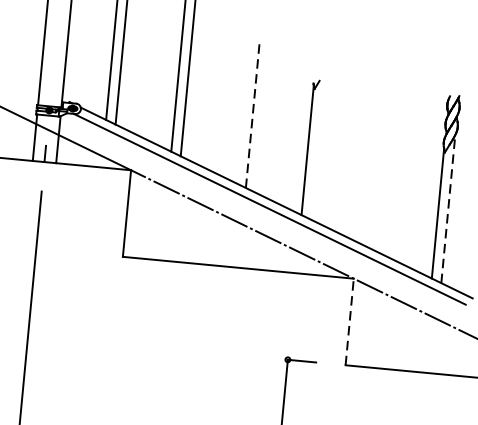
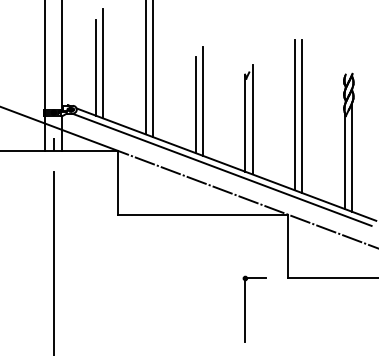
line: (252, 114) -> (202, 101), dashed -> solid
line: (242, 118) -> (195, 105), added
line: (376, 143) -> (295, 114), added
line: (317, 145) -> (252, 119), added
line: (386, 147) -> (302, 116), added
line: (448, 209) -> (352, 157), dashed -> solid
line: (349, 321) -> (287, 246), dashed -> solid

